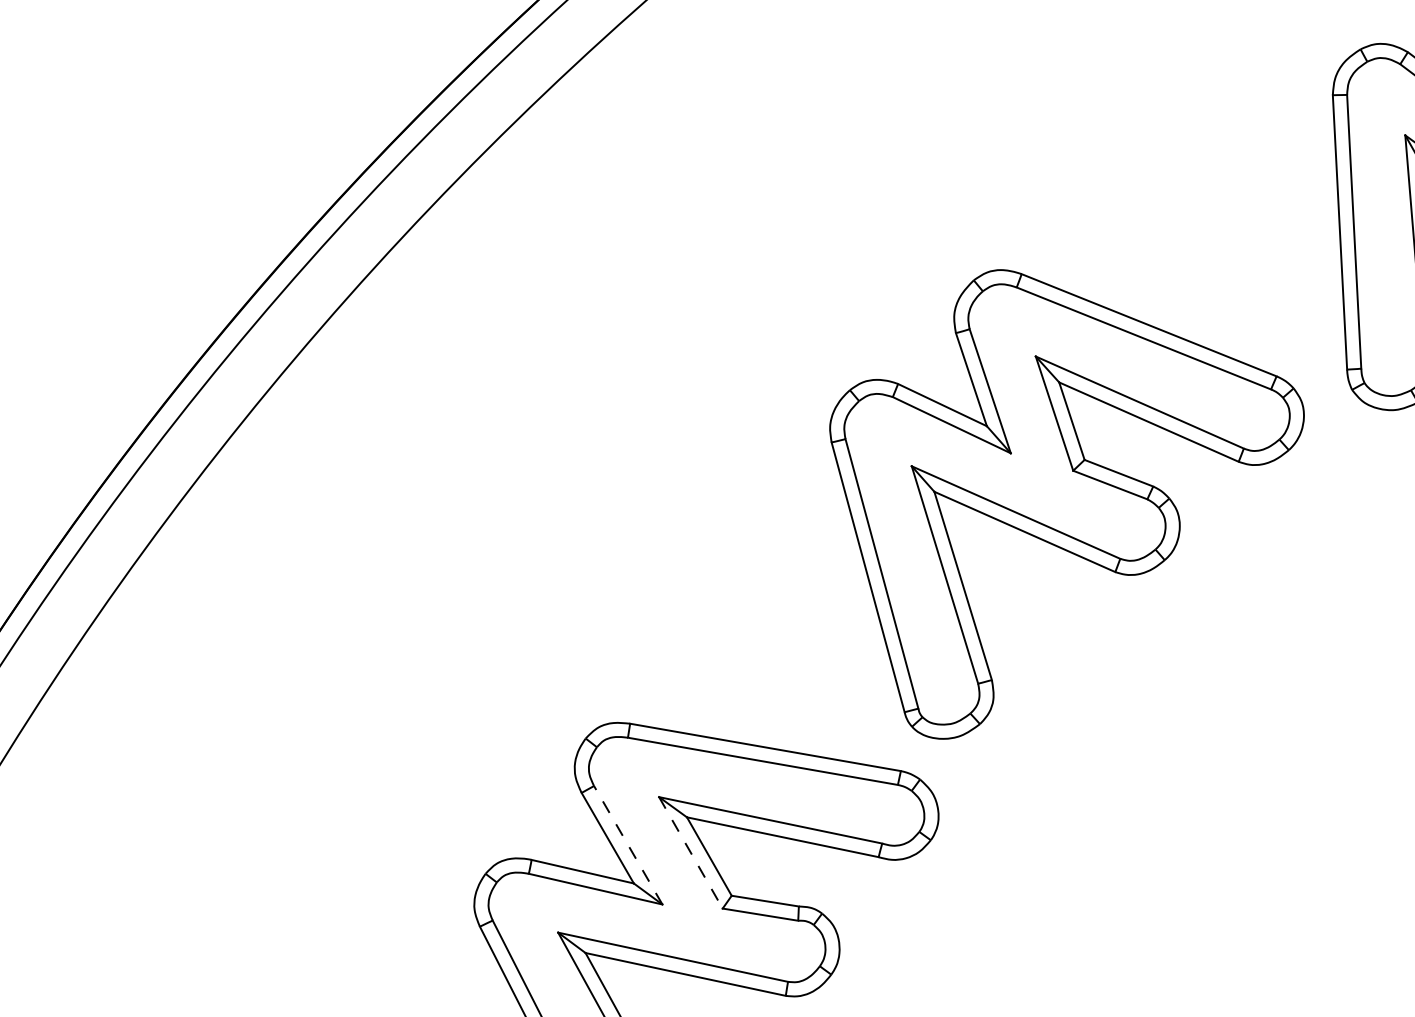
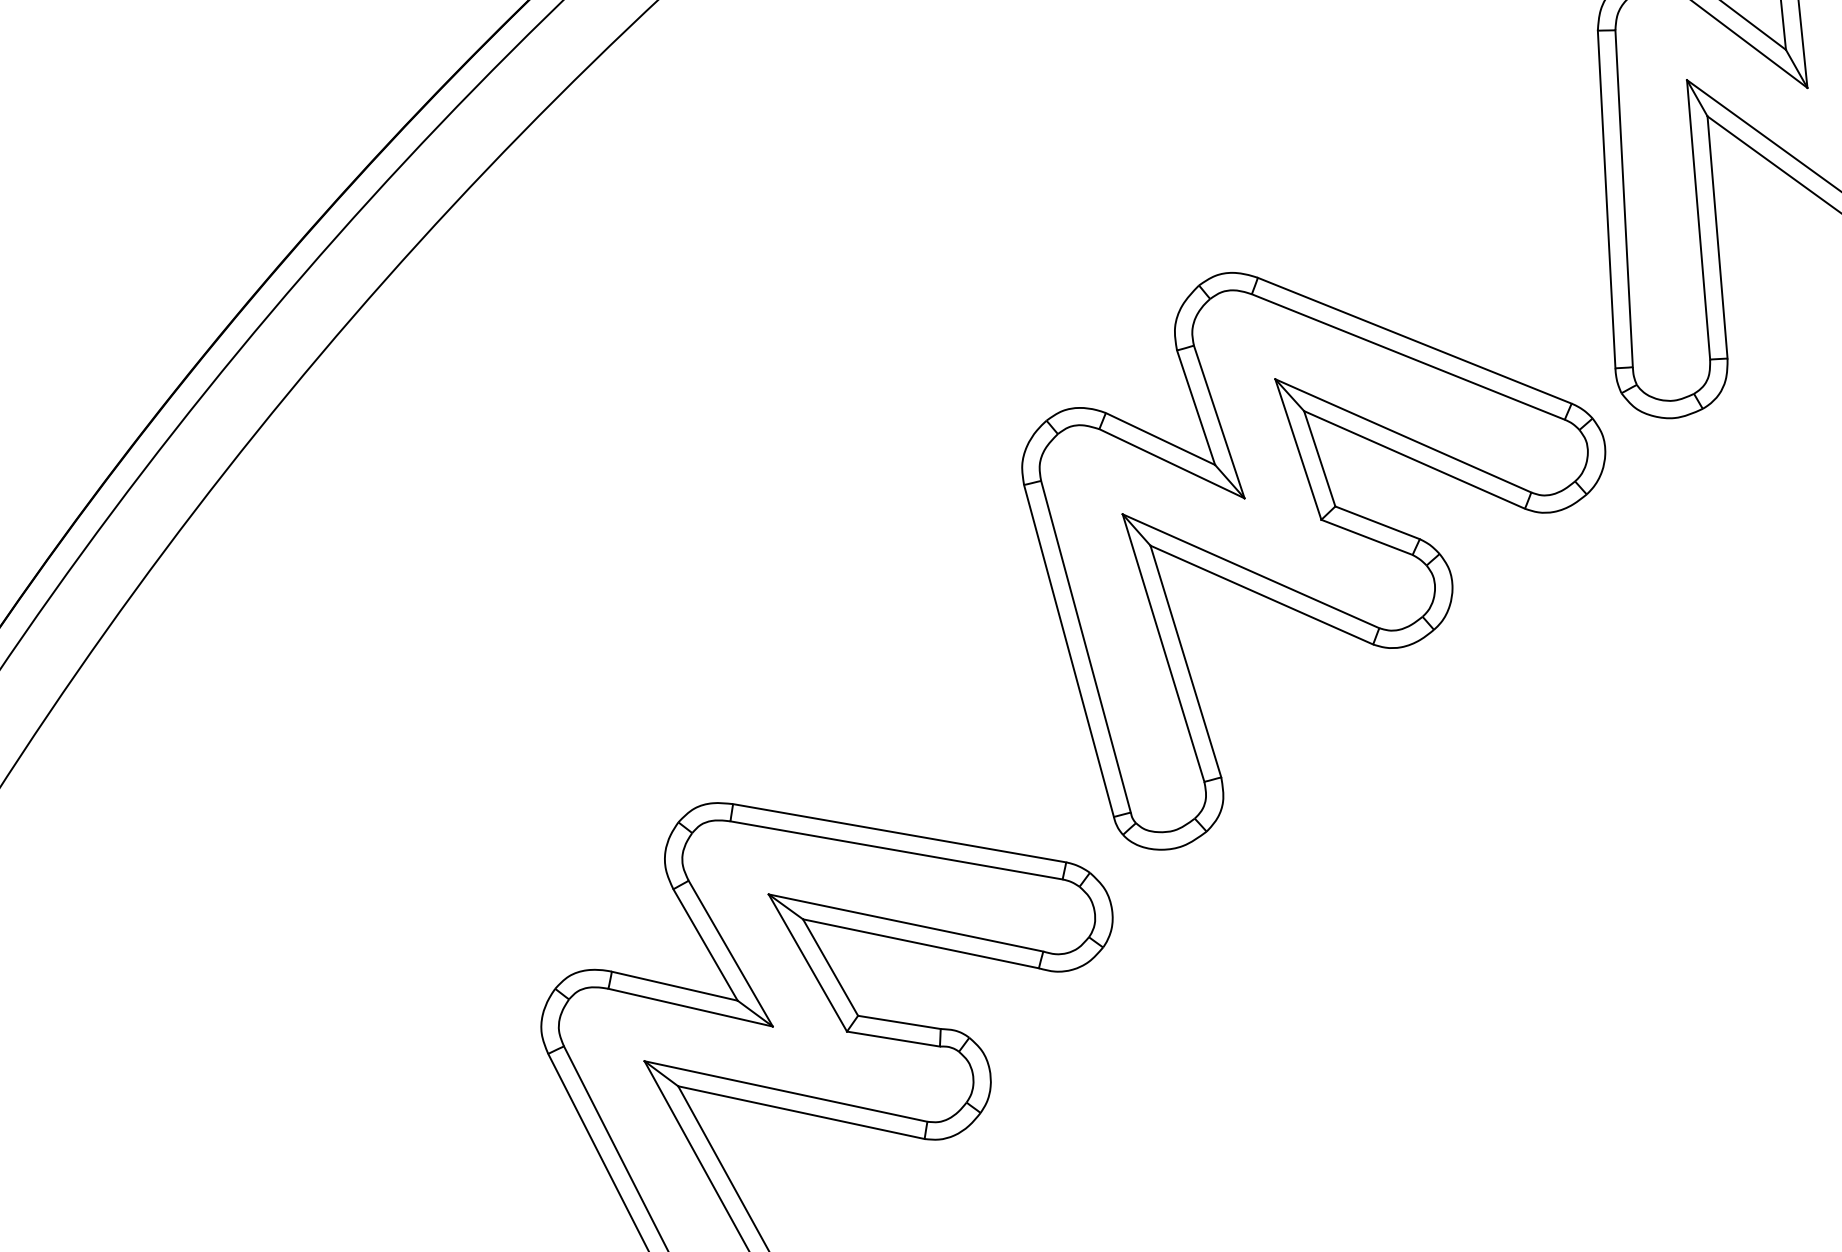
part: (1066, 504) -> (1313, 561), moved
line: (628, 845) -> (730, 953), dashed -> solid
line: (690, 853) -> (807, 963), dashed -> solid

